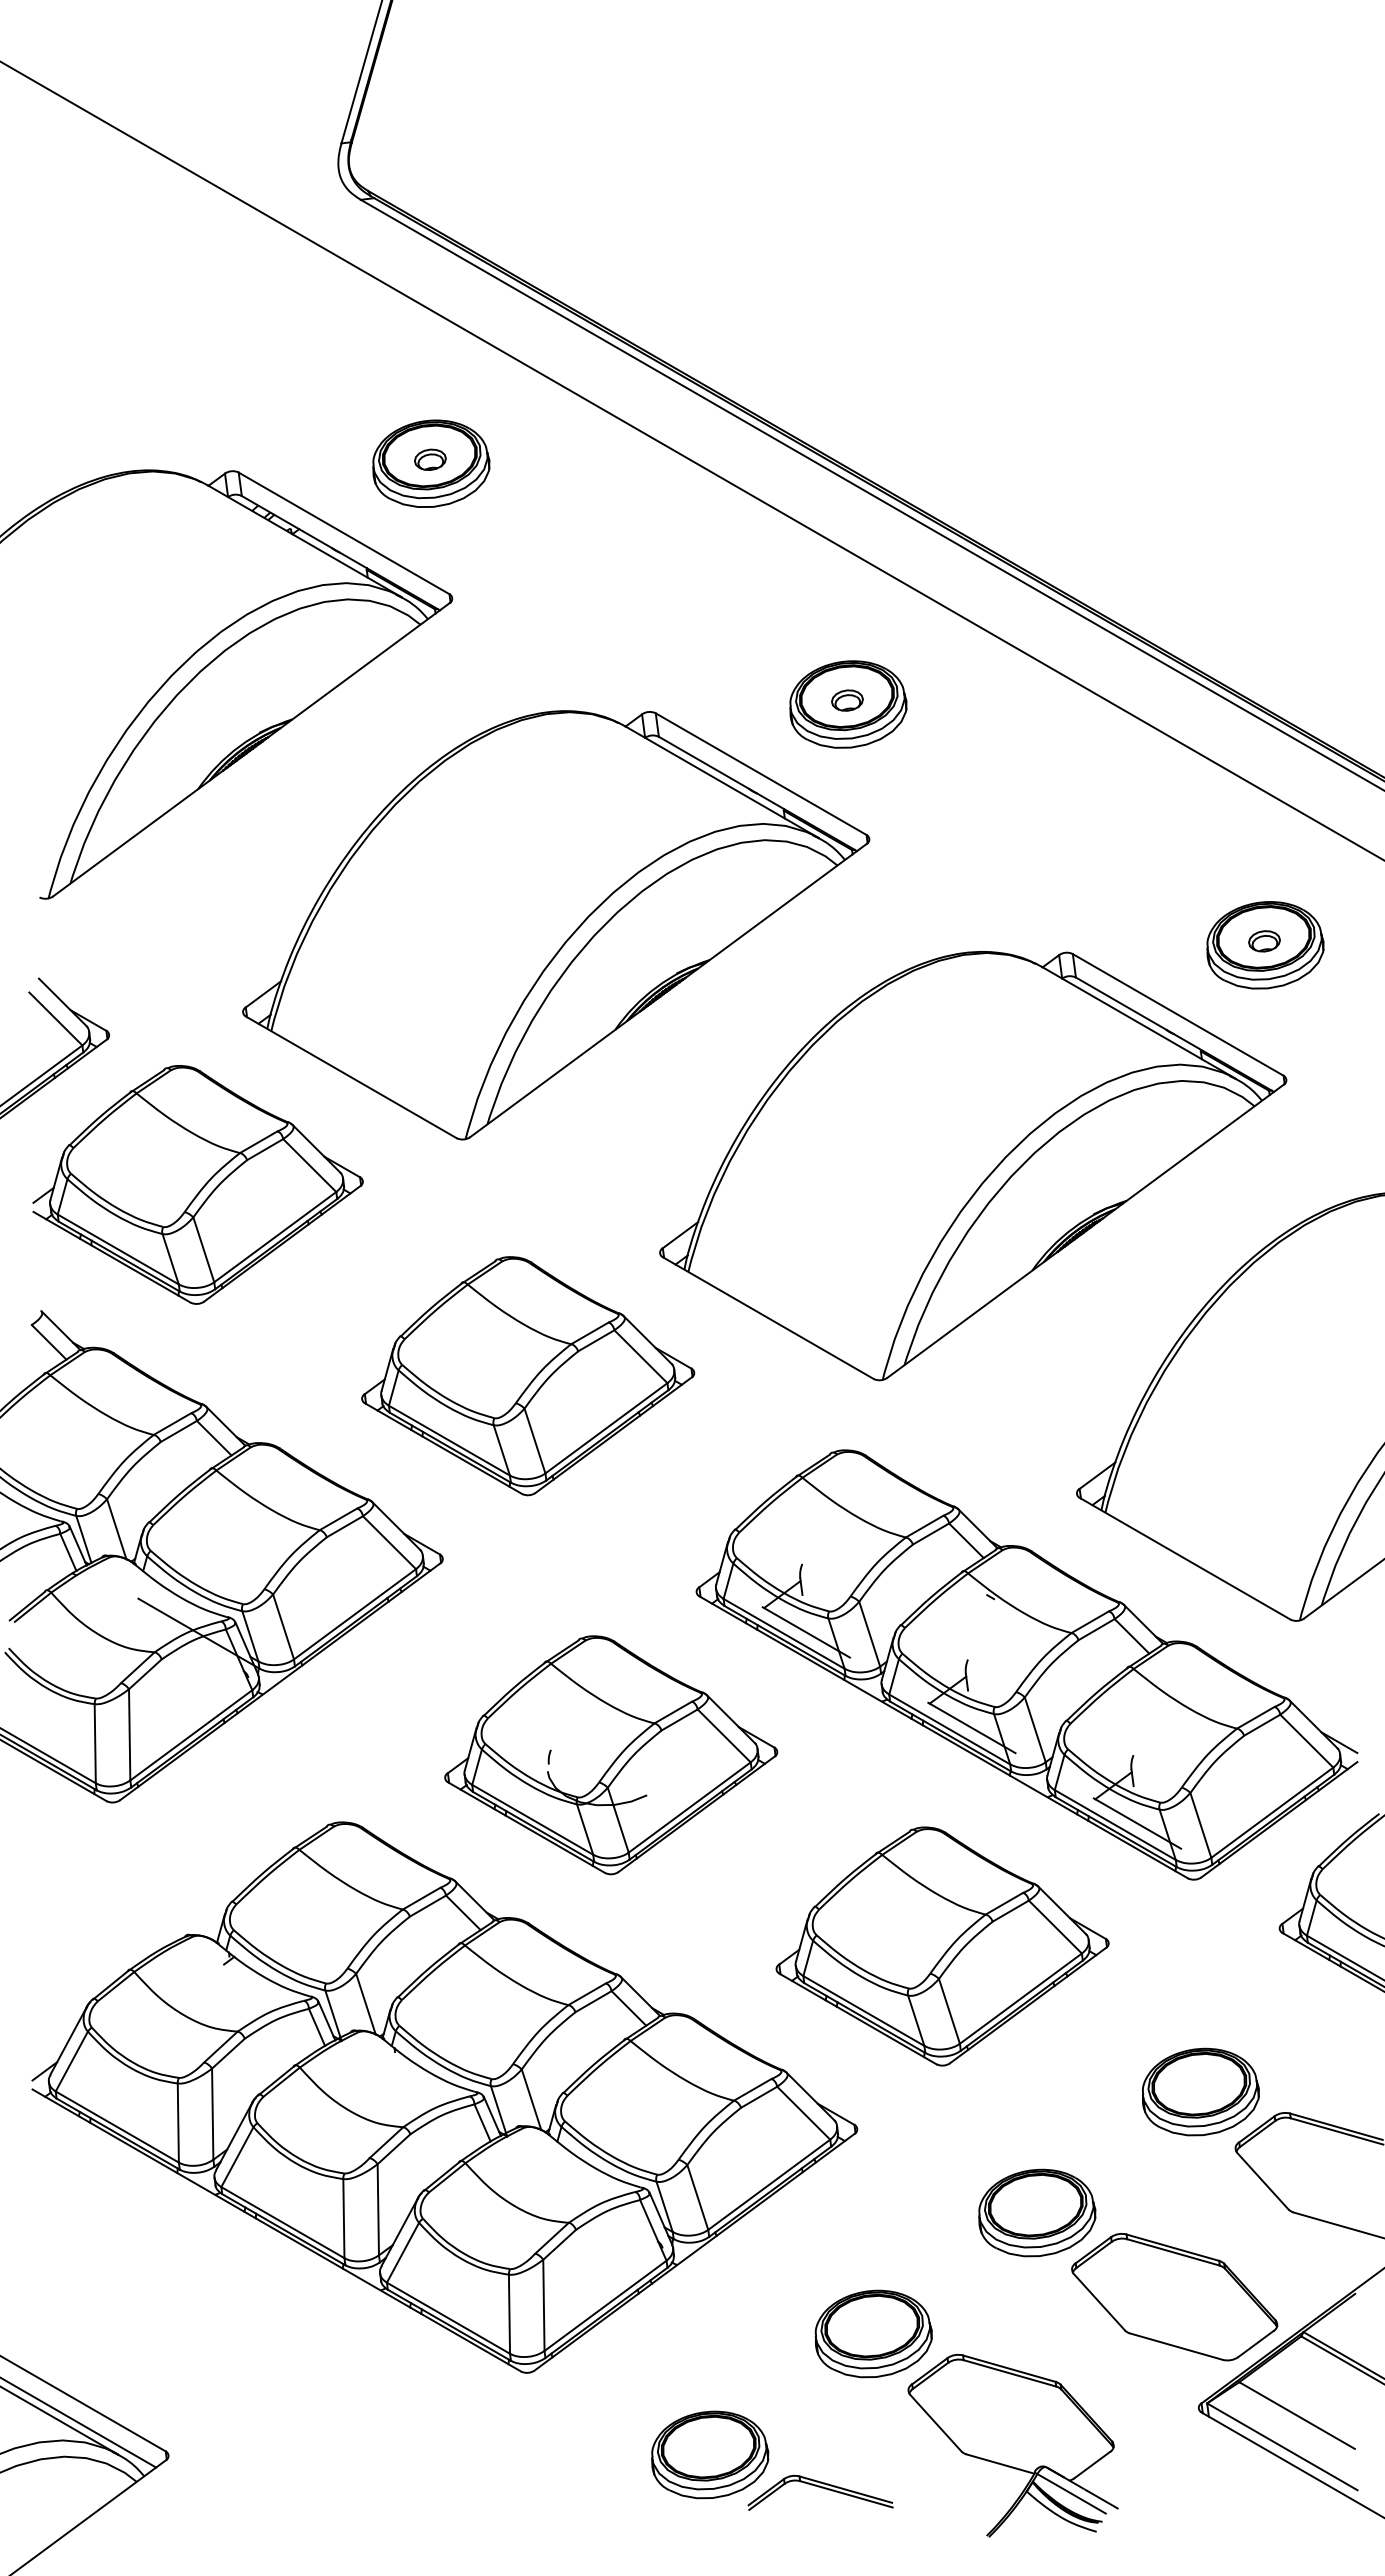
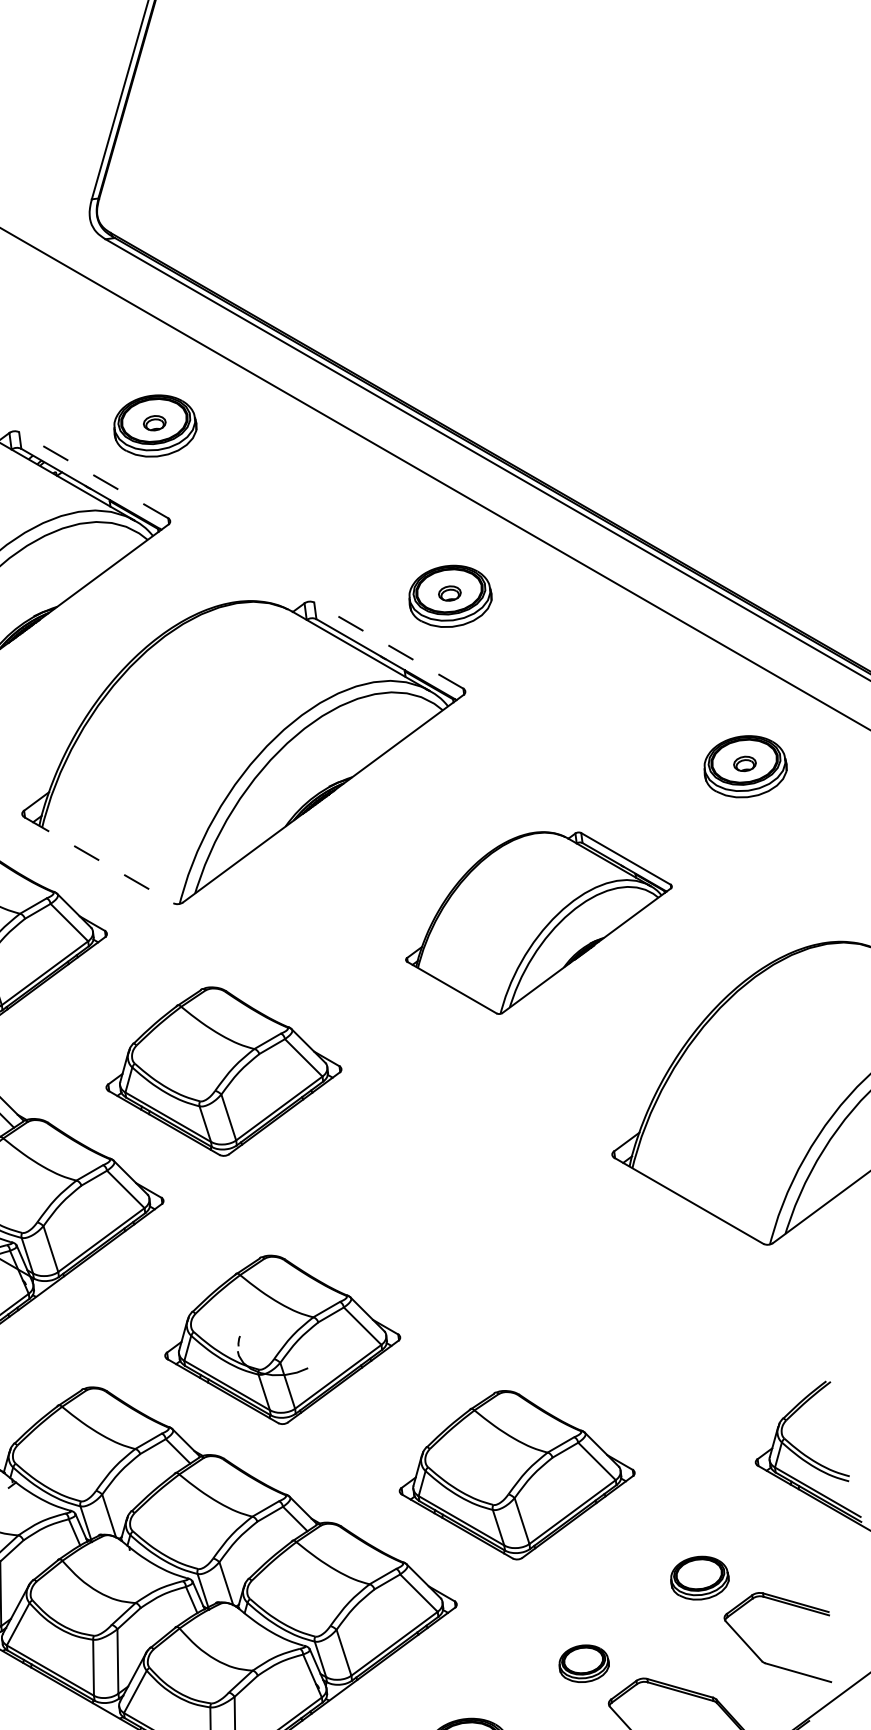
line: (344, 533) -> (93, 475), solid -> dashed
line: (761, 774) -> (389, 645), solid -> dashed
line: (351, 1077) -> (98, 860), solid -> dashed
part: (973, 1166) -> (539, 923), size x0.6
part: (1026, 1664) -> (576, 1275), removed
part: (1200, 2091) -> (699, 1577), size x0.7
part: (1037, 2212) -> (584, 1663), size x0.6

